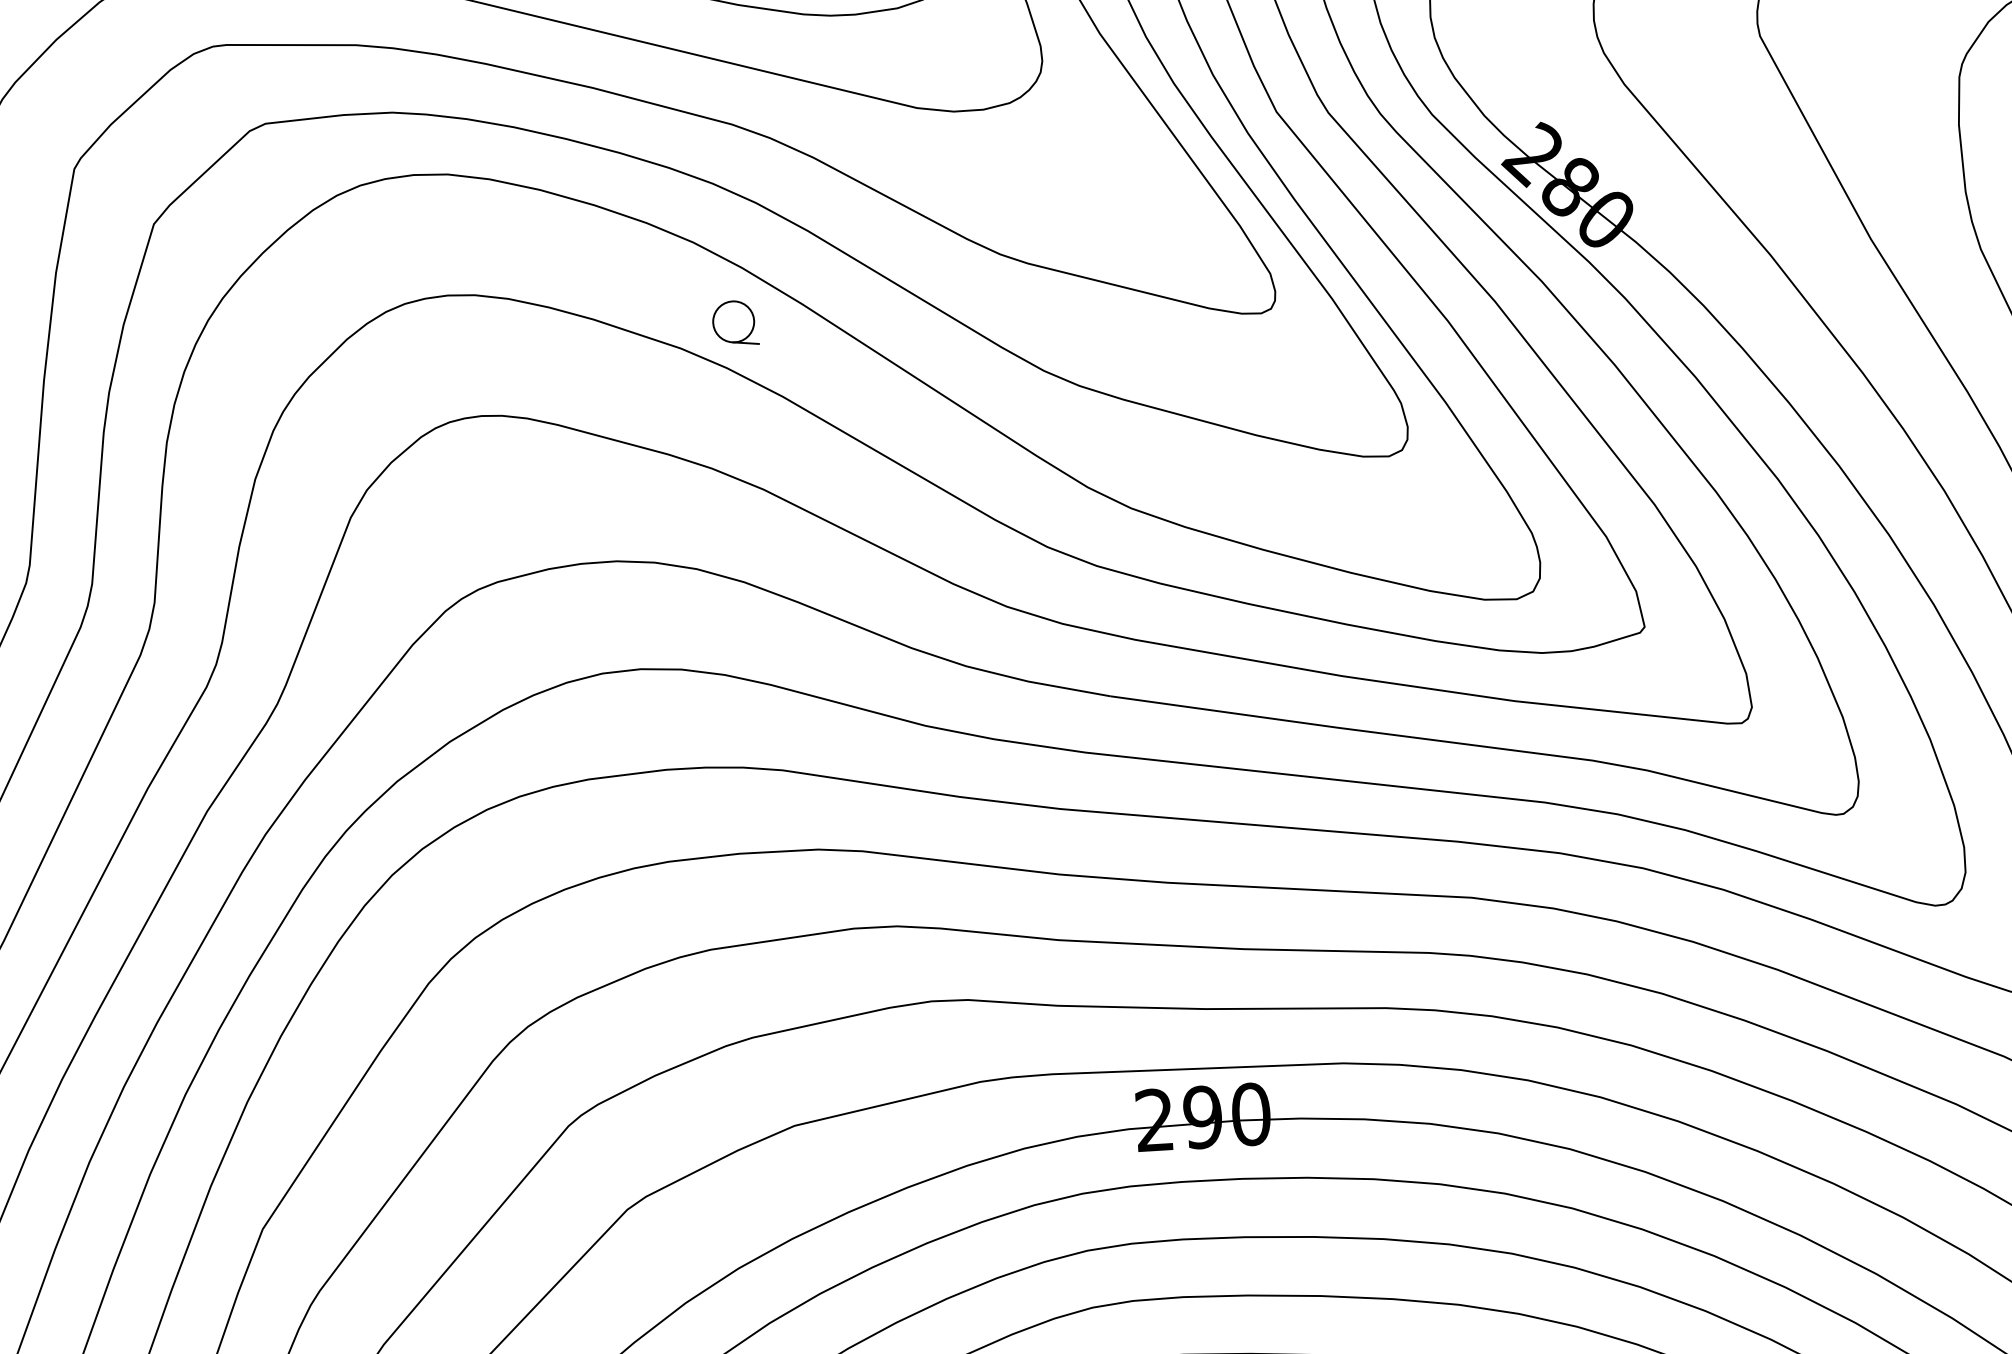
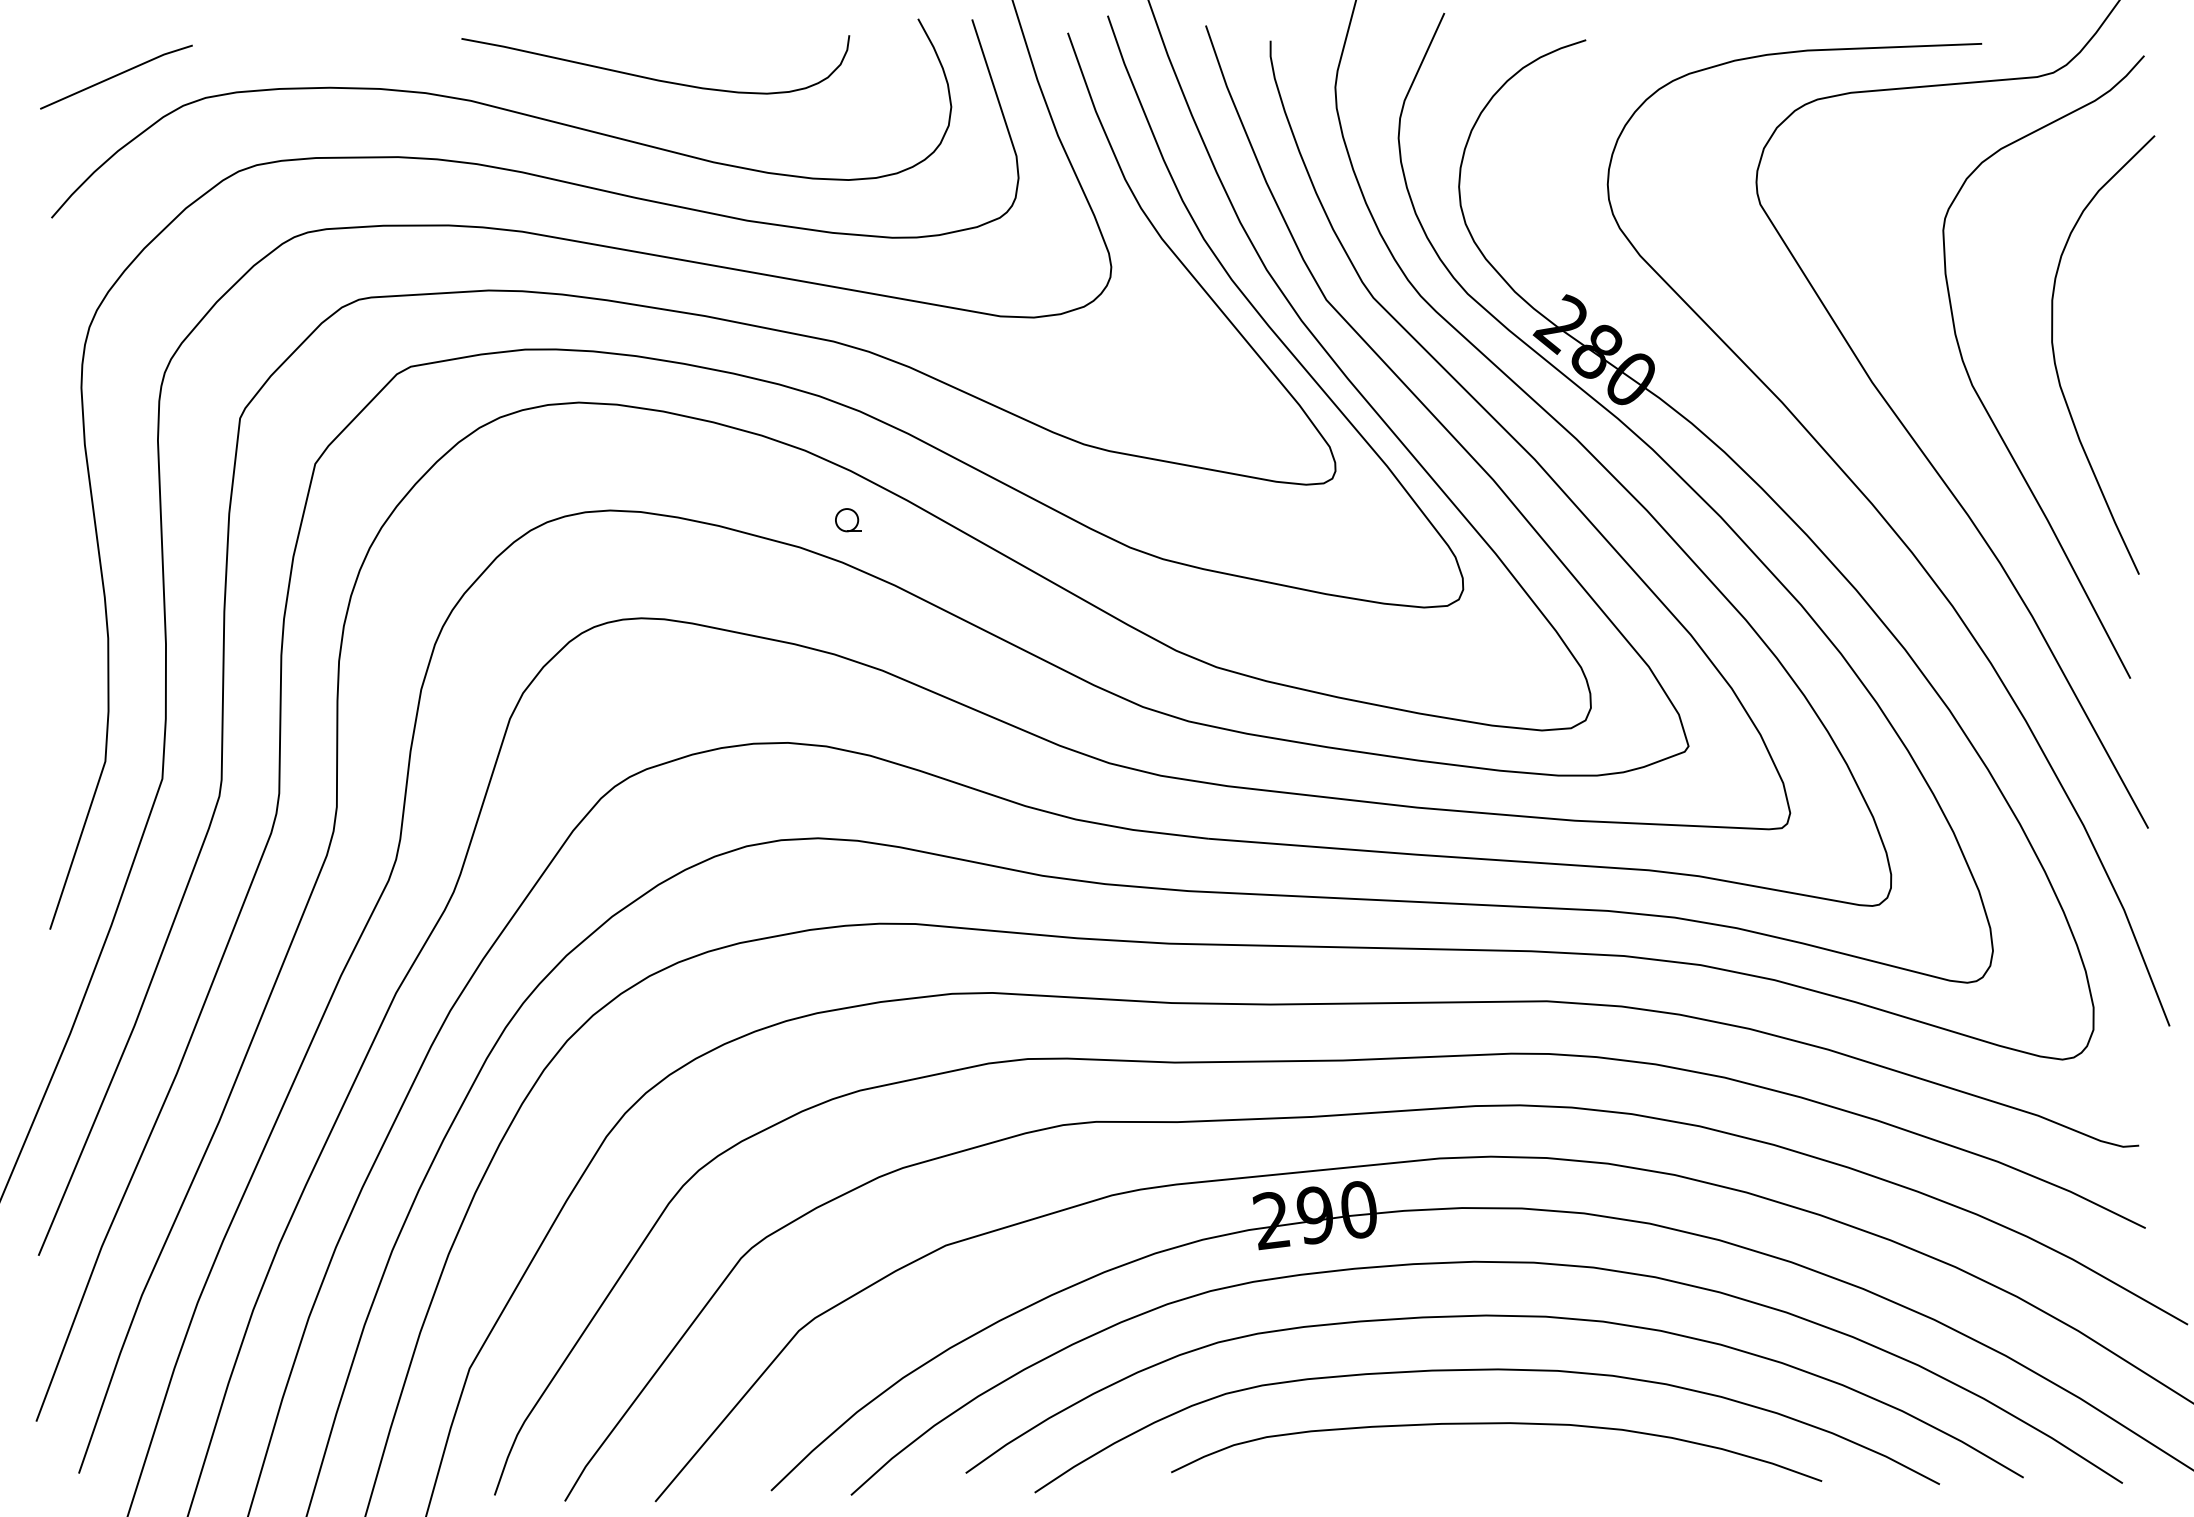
part: (736, 321) -> (848, 519), size x0.6

